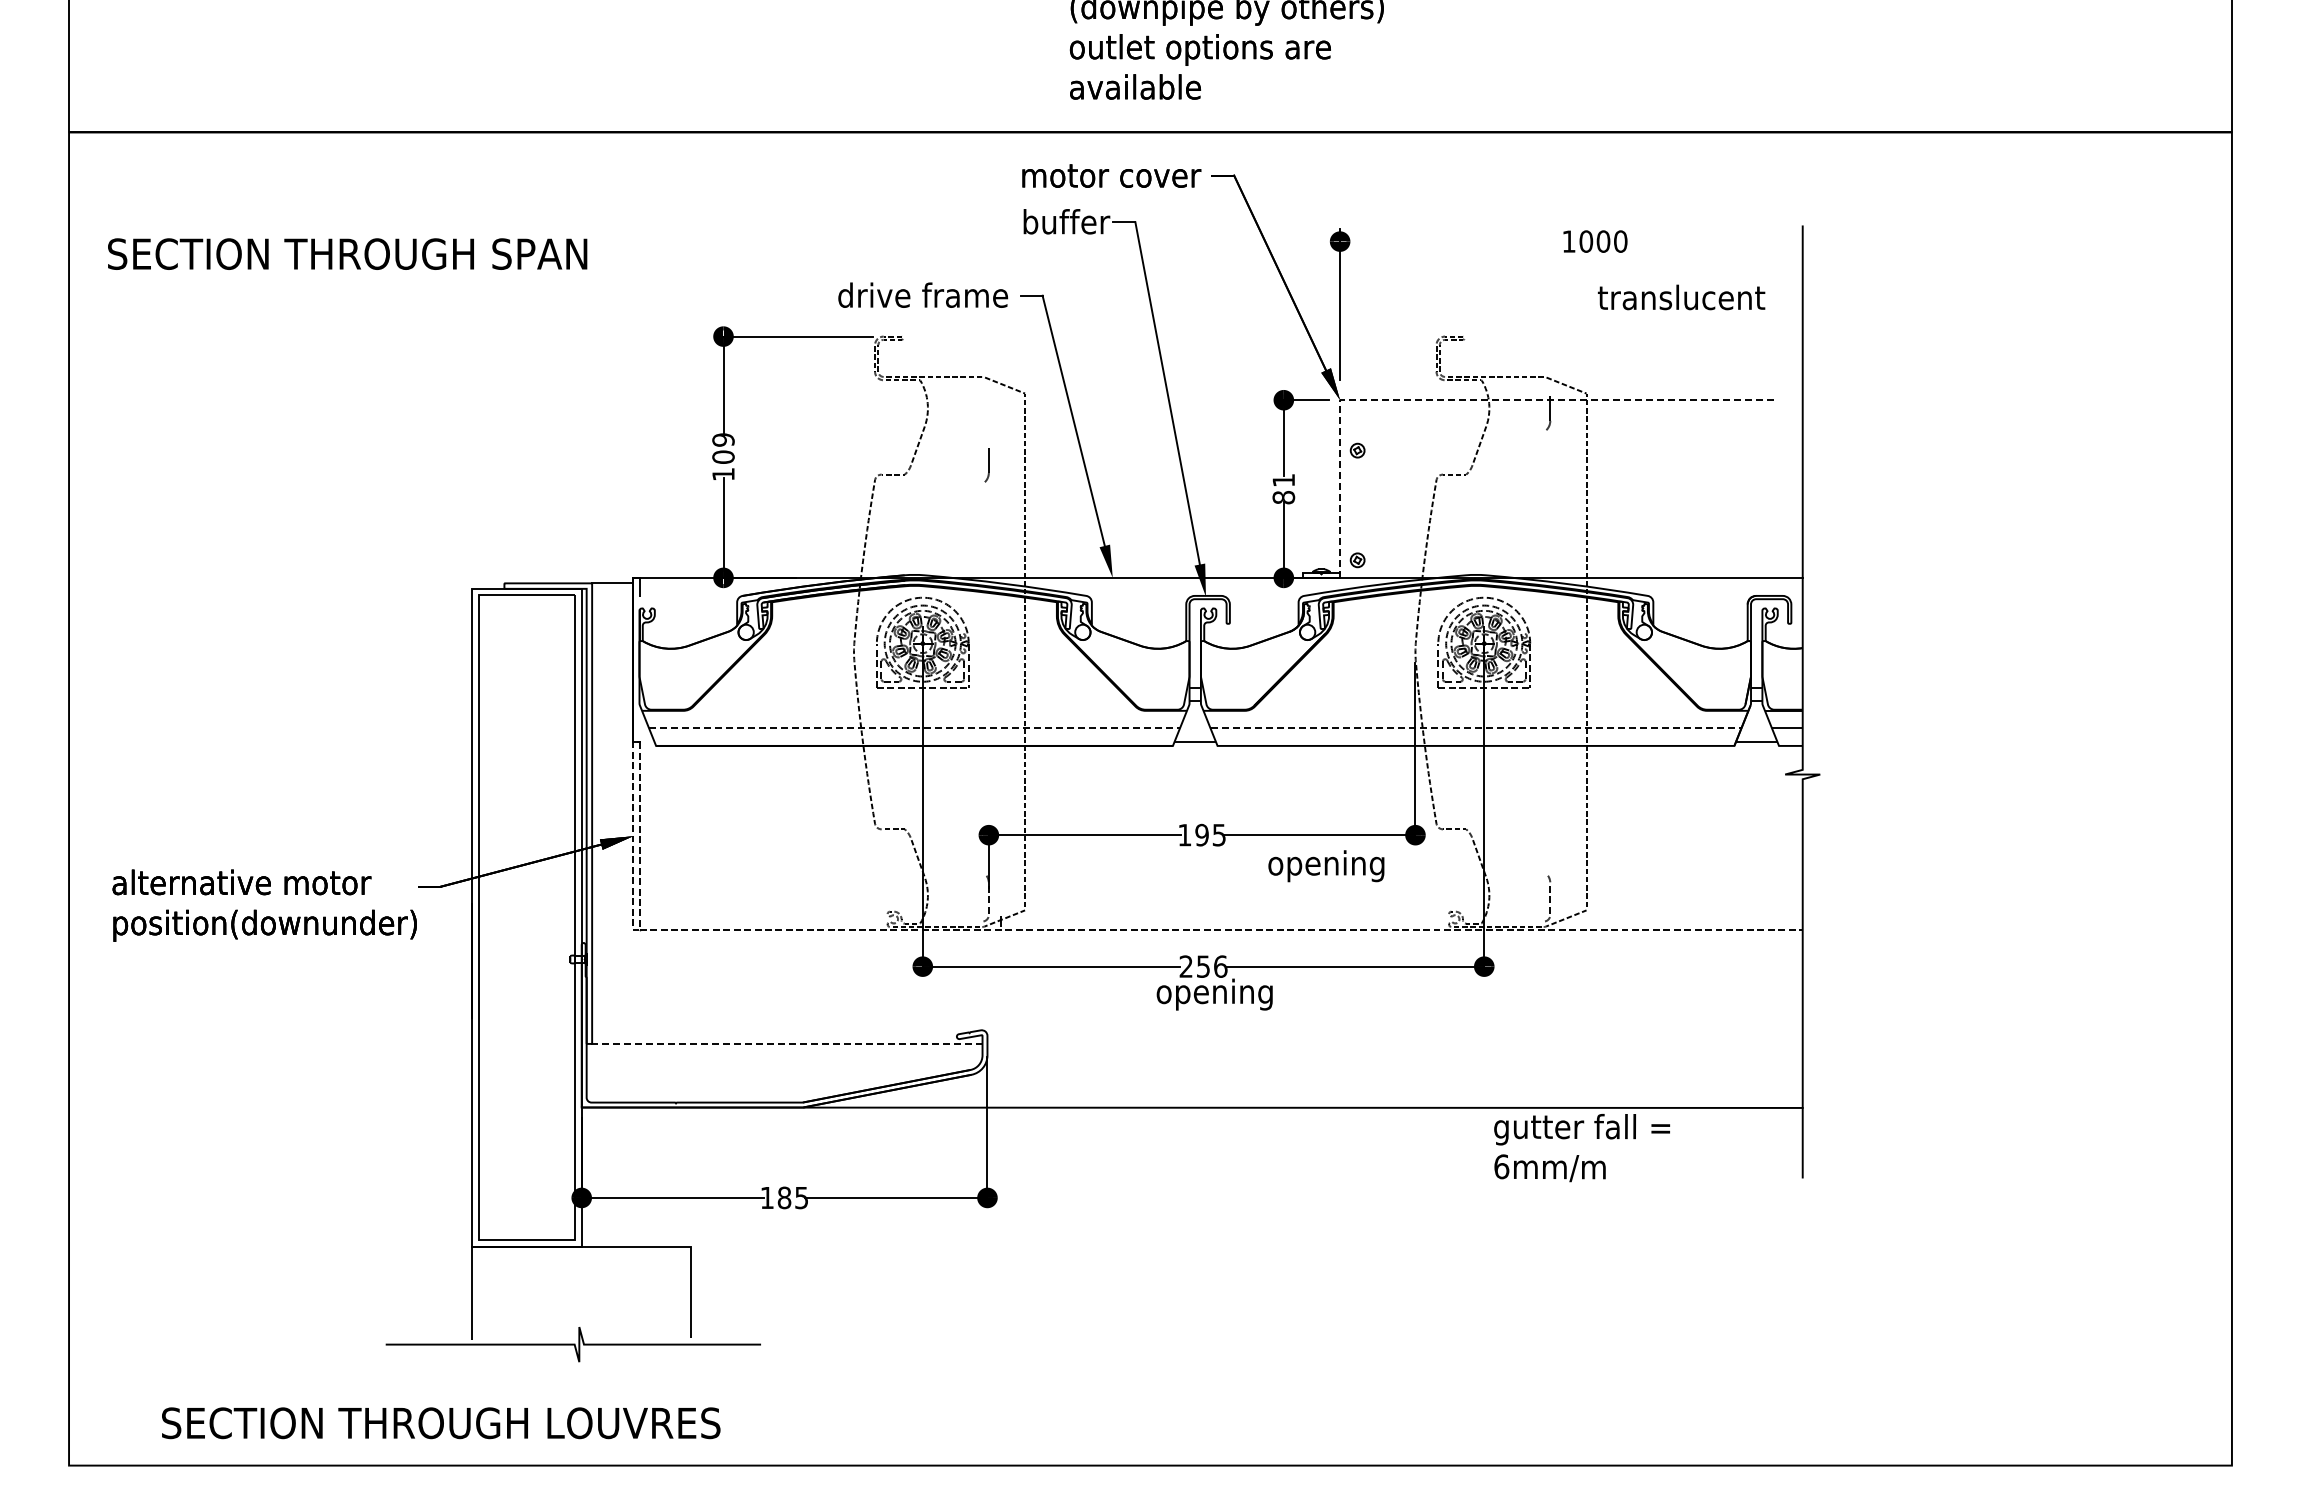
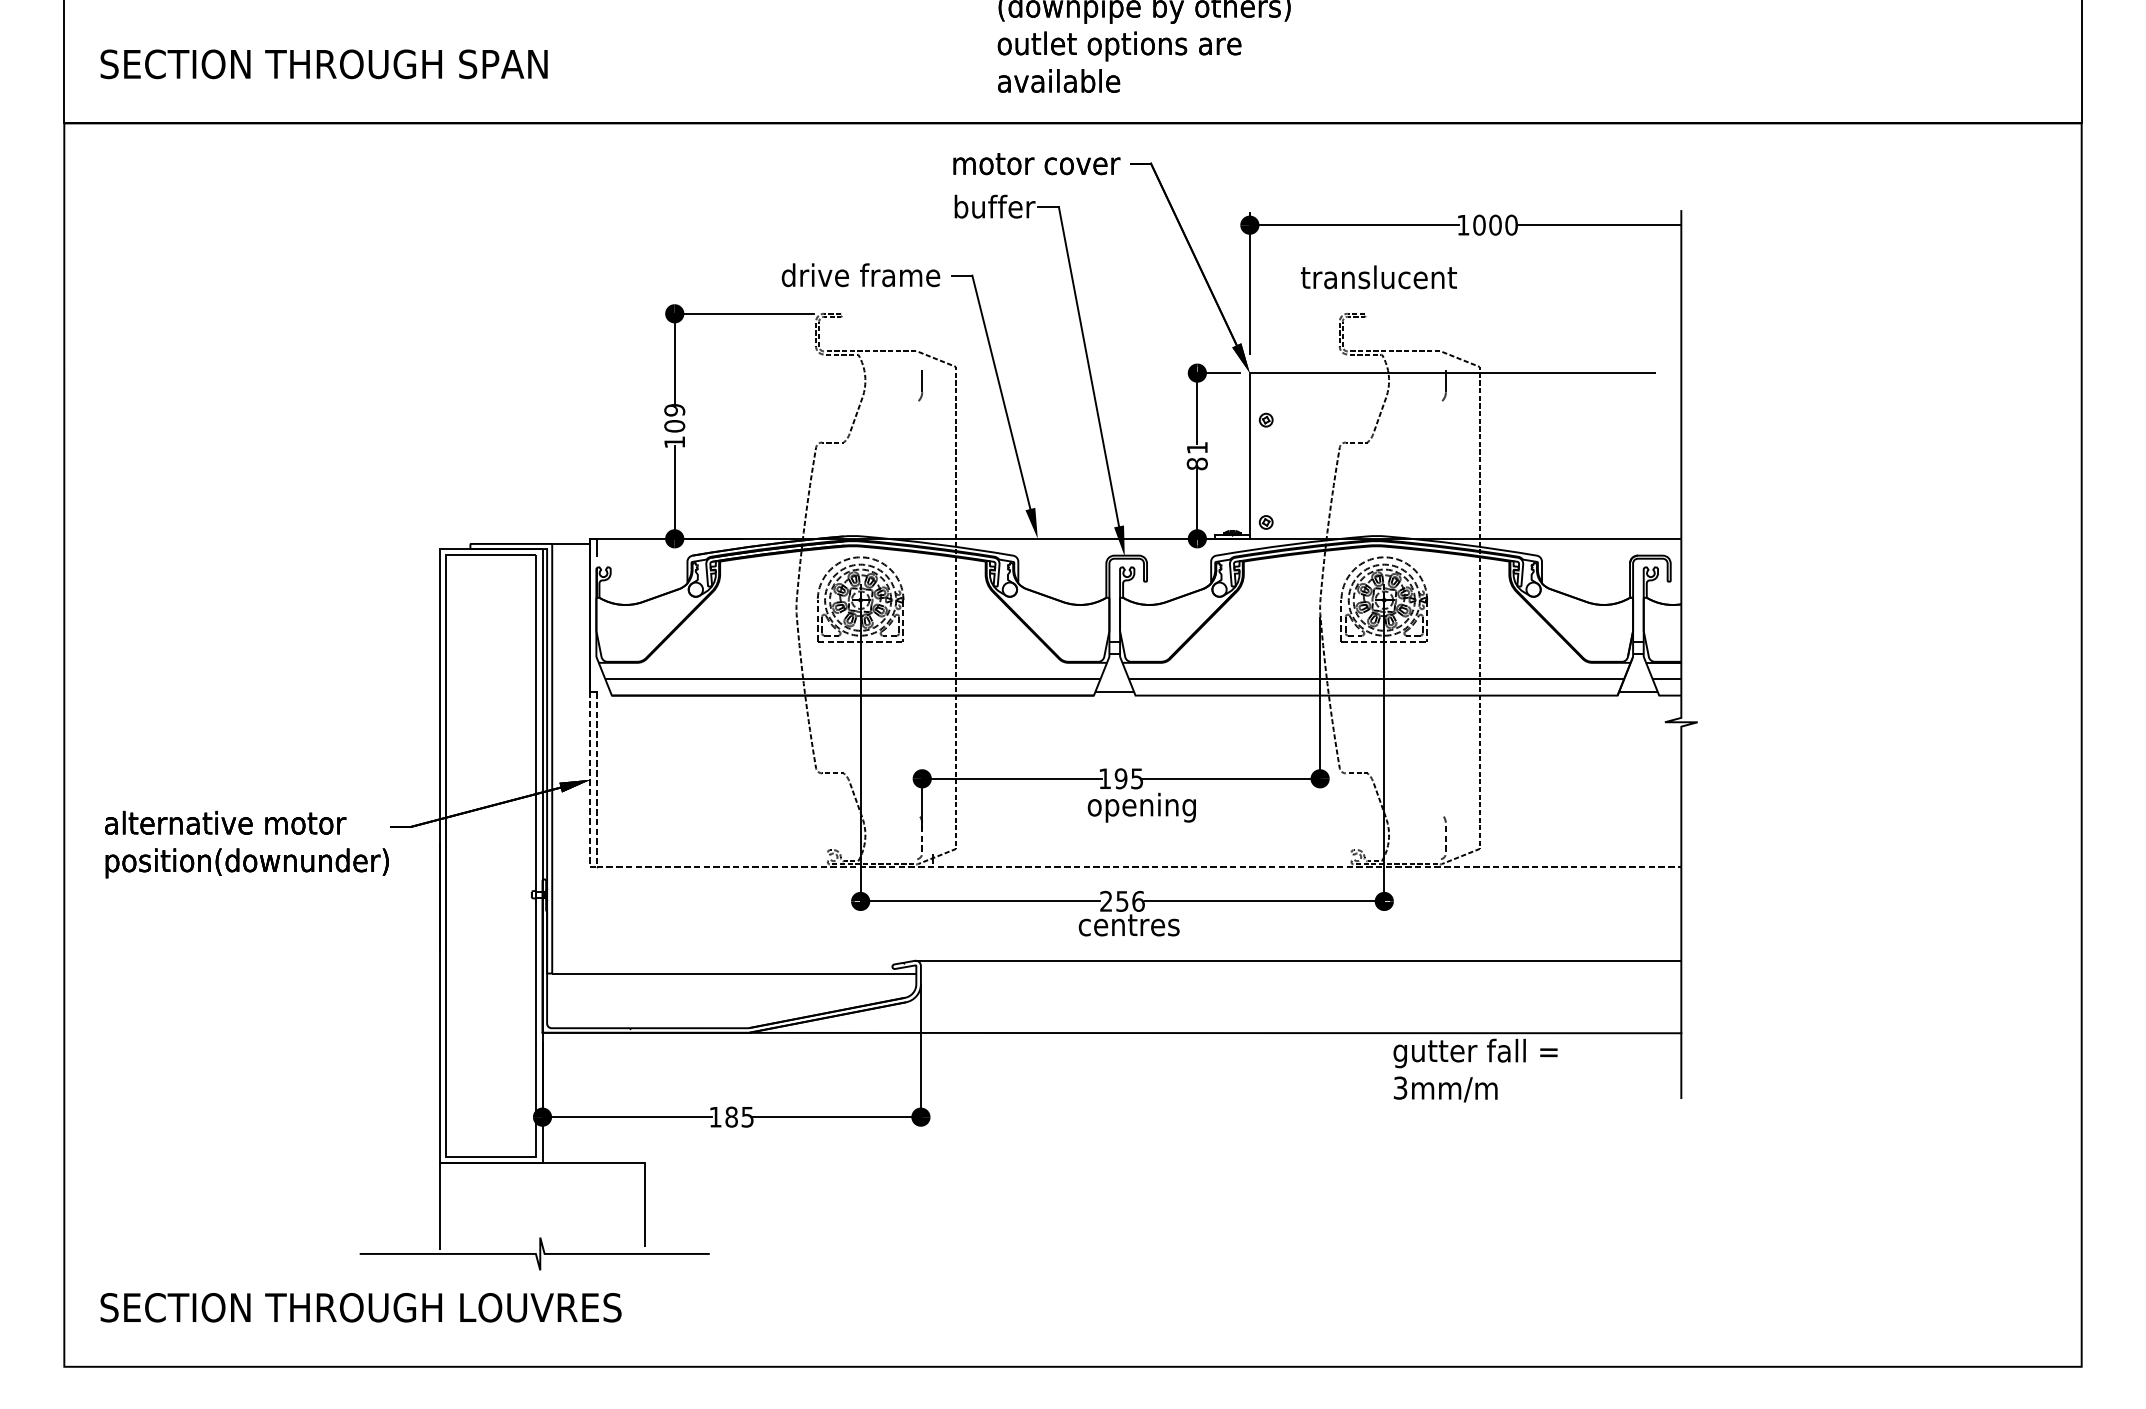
line: (1452, 241) -> (1354, 225), added
line: (1714, 241) -> (1599, 225), added
text: (347, 253) -> (324, 63), moved
text: (1681, 297) -> (1378, 277), moved
line: (1469, 400) -> (1370, 373), dashed -> solid
curve: (988, 465) -> (921, 385), moved
line: (915, 728) -> (853, 679), dashed -> solid
line: (1476, 728) -> (1377, 679), dashed -> solid
text: (1326, 866) -> (1142, 808), moved
text: (1214, 994) -> (1132, 927), opening -> centres
line: (1391, 1030) -> (1297, 960), added
line: (787, 1043) -> (734, 973), dashed -> solid
text: (1501, 1166) -> (1400, 1087), 6mm/m -> 3mm/m
text: (441, 1423) -> (361, 1307), moved

